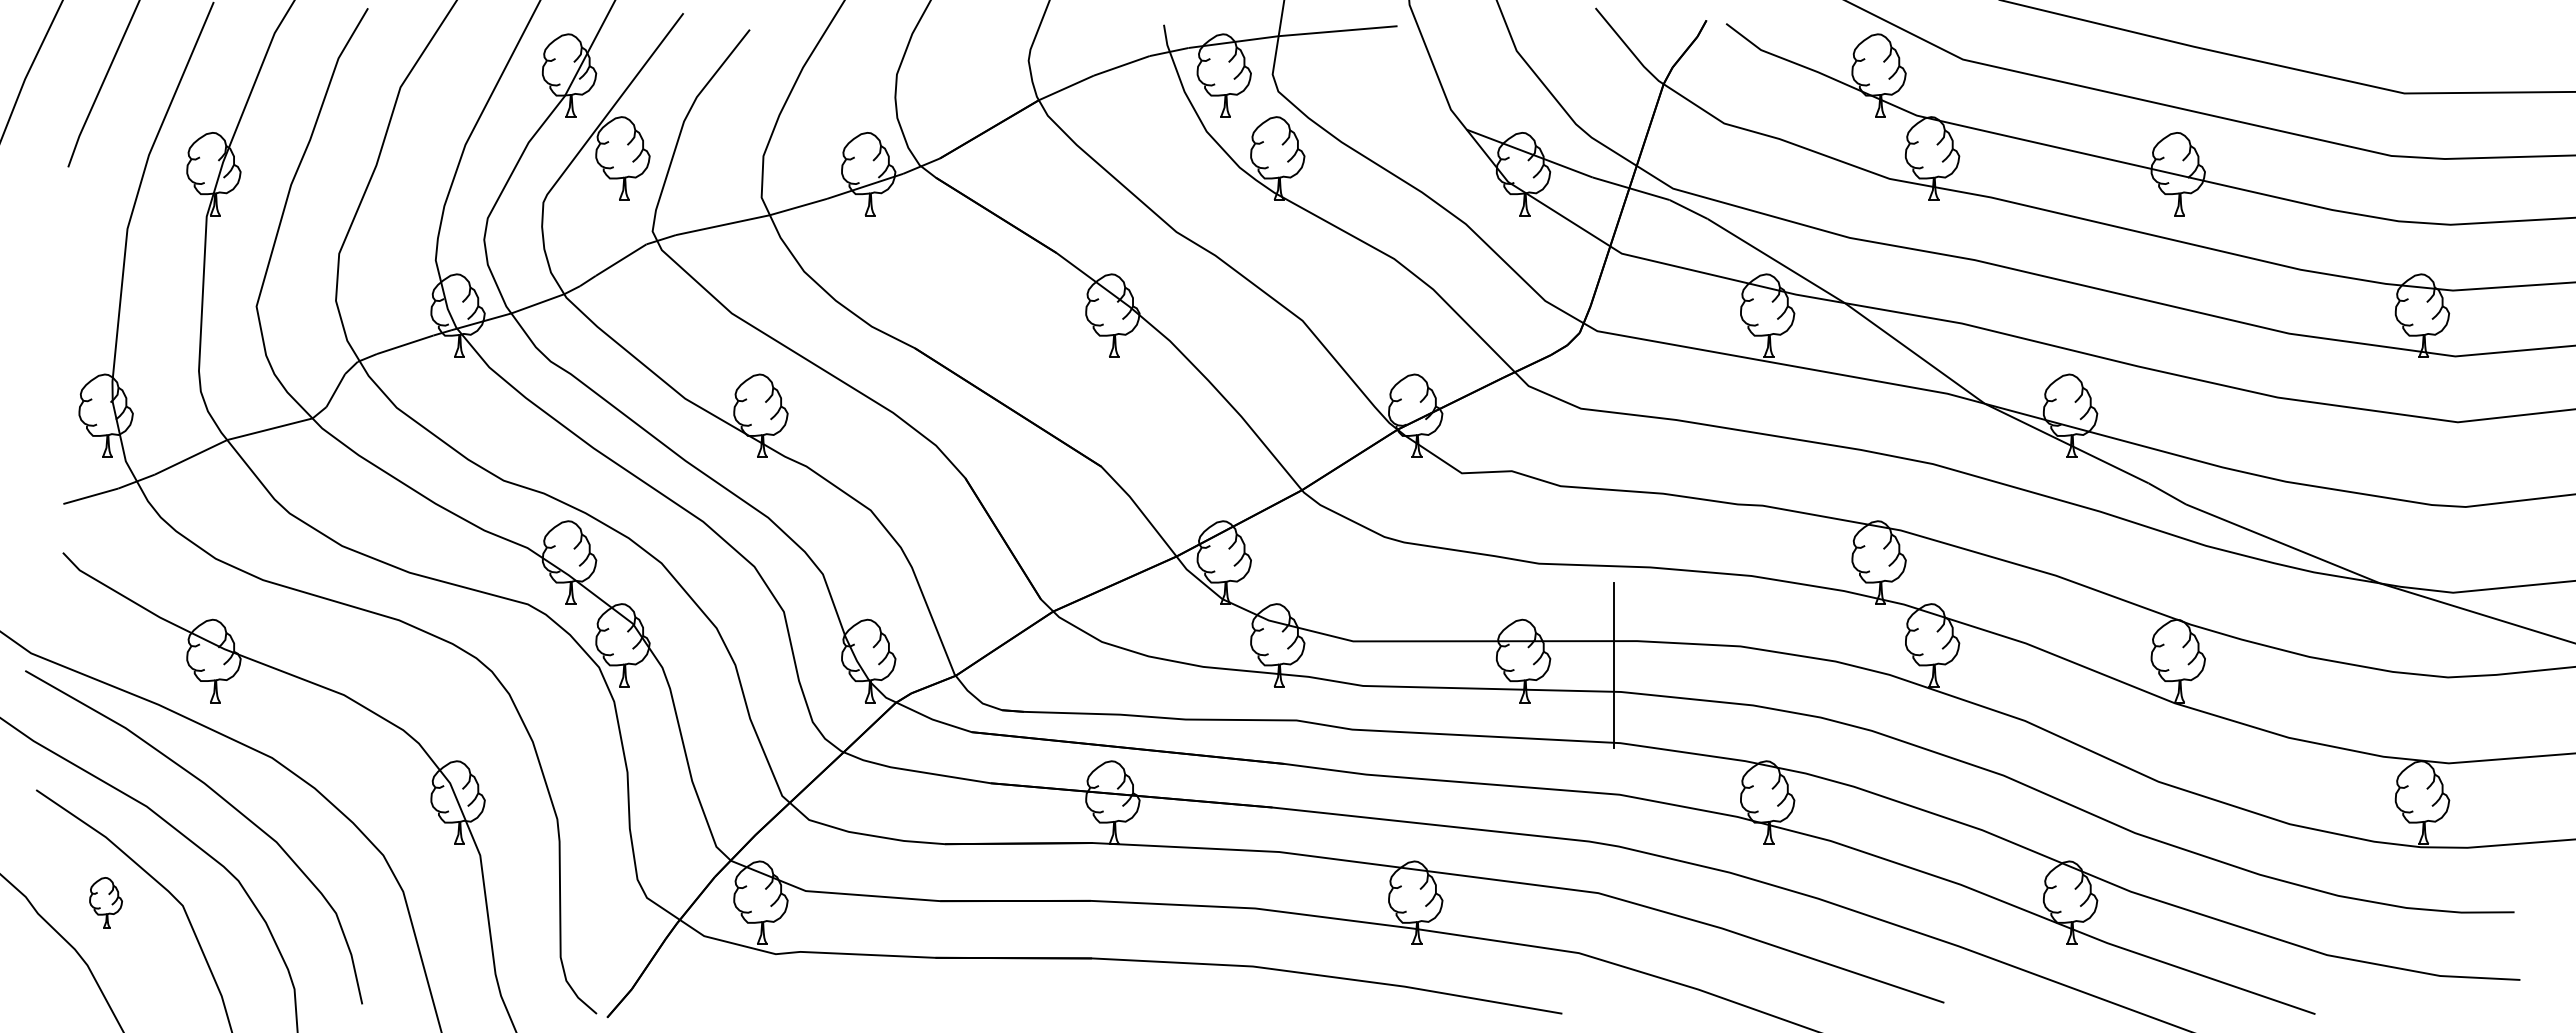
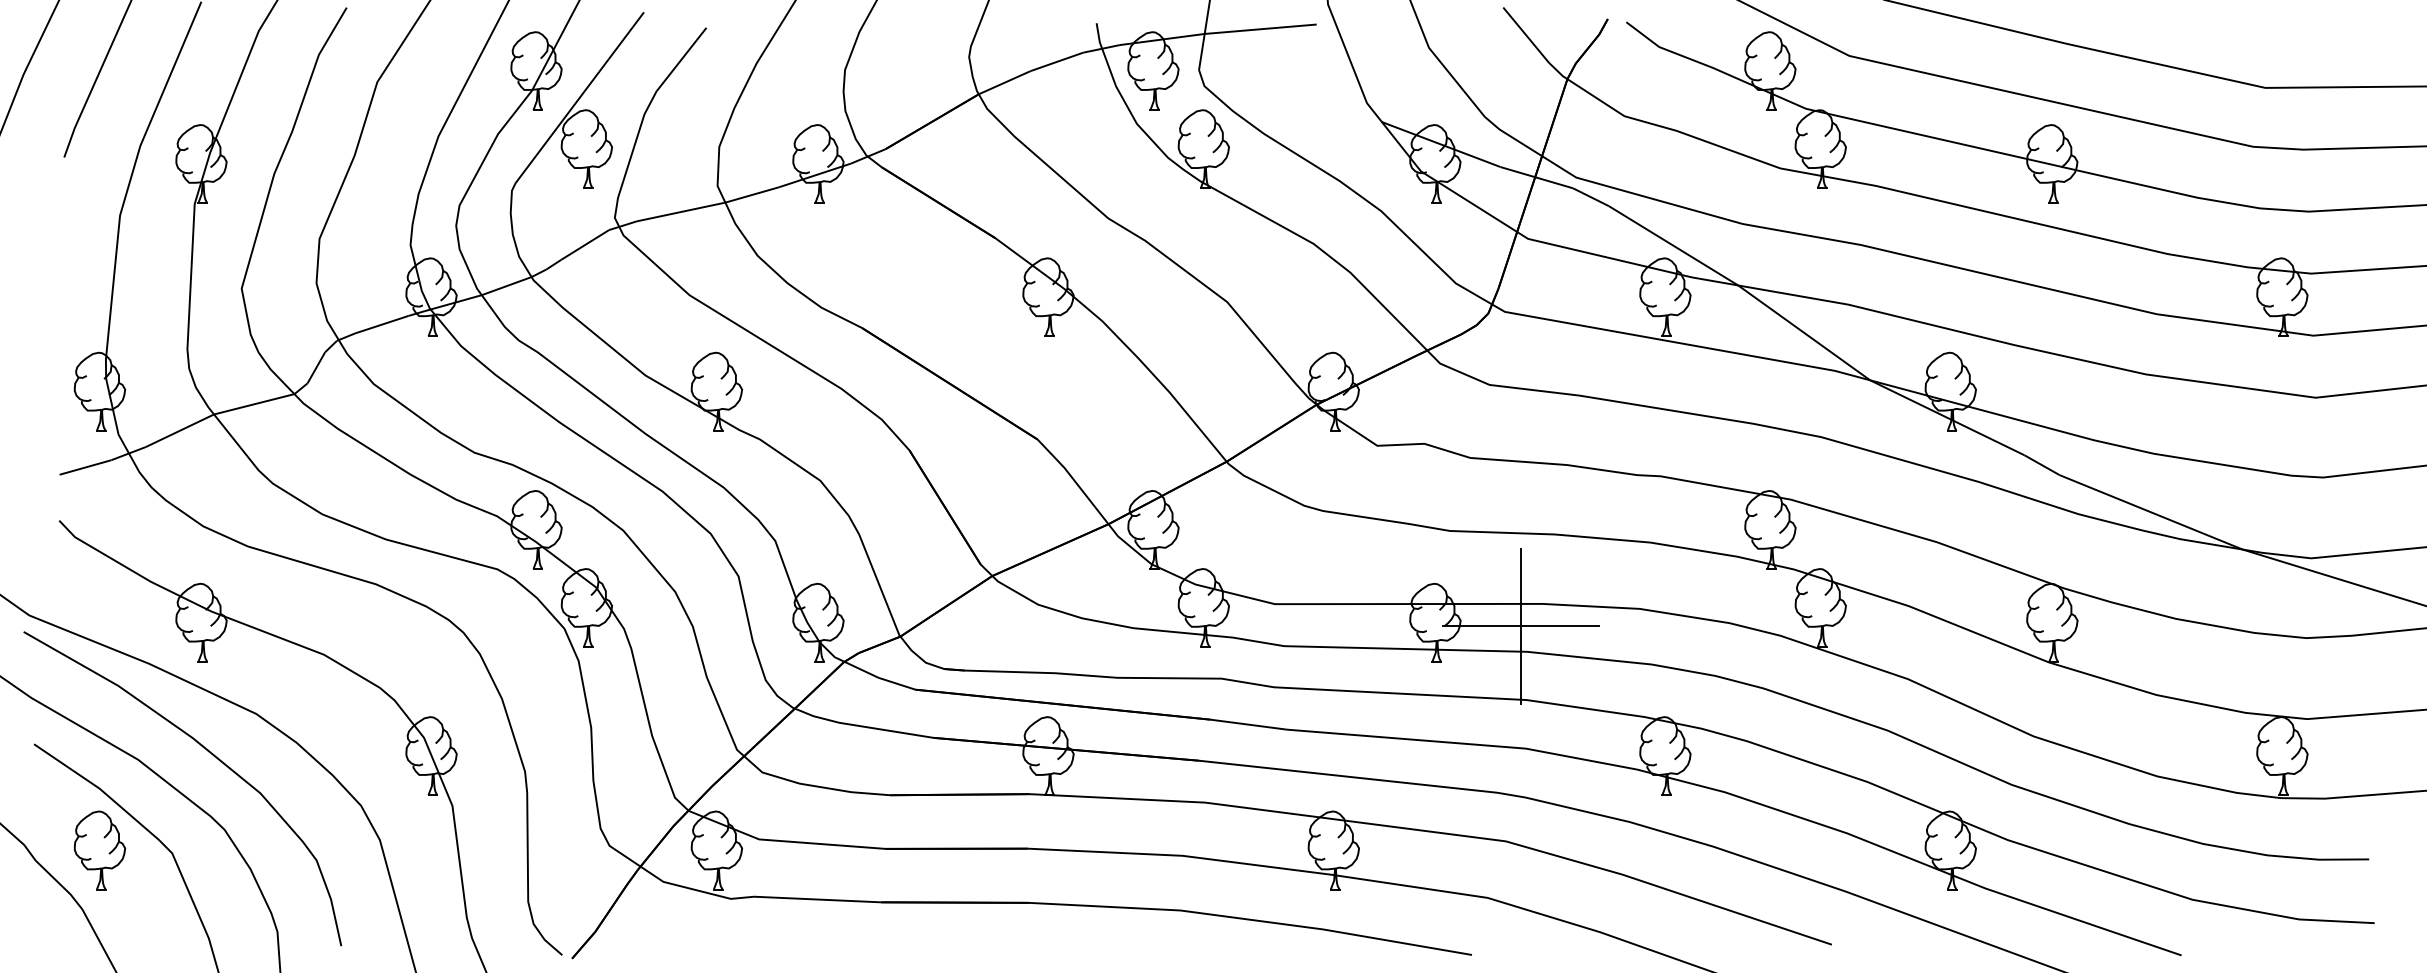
line: (1613, 665) -> (1520, 626), added
part: (105, 902) -> (99, 850), size x1.67

